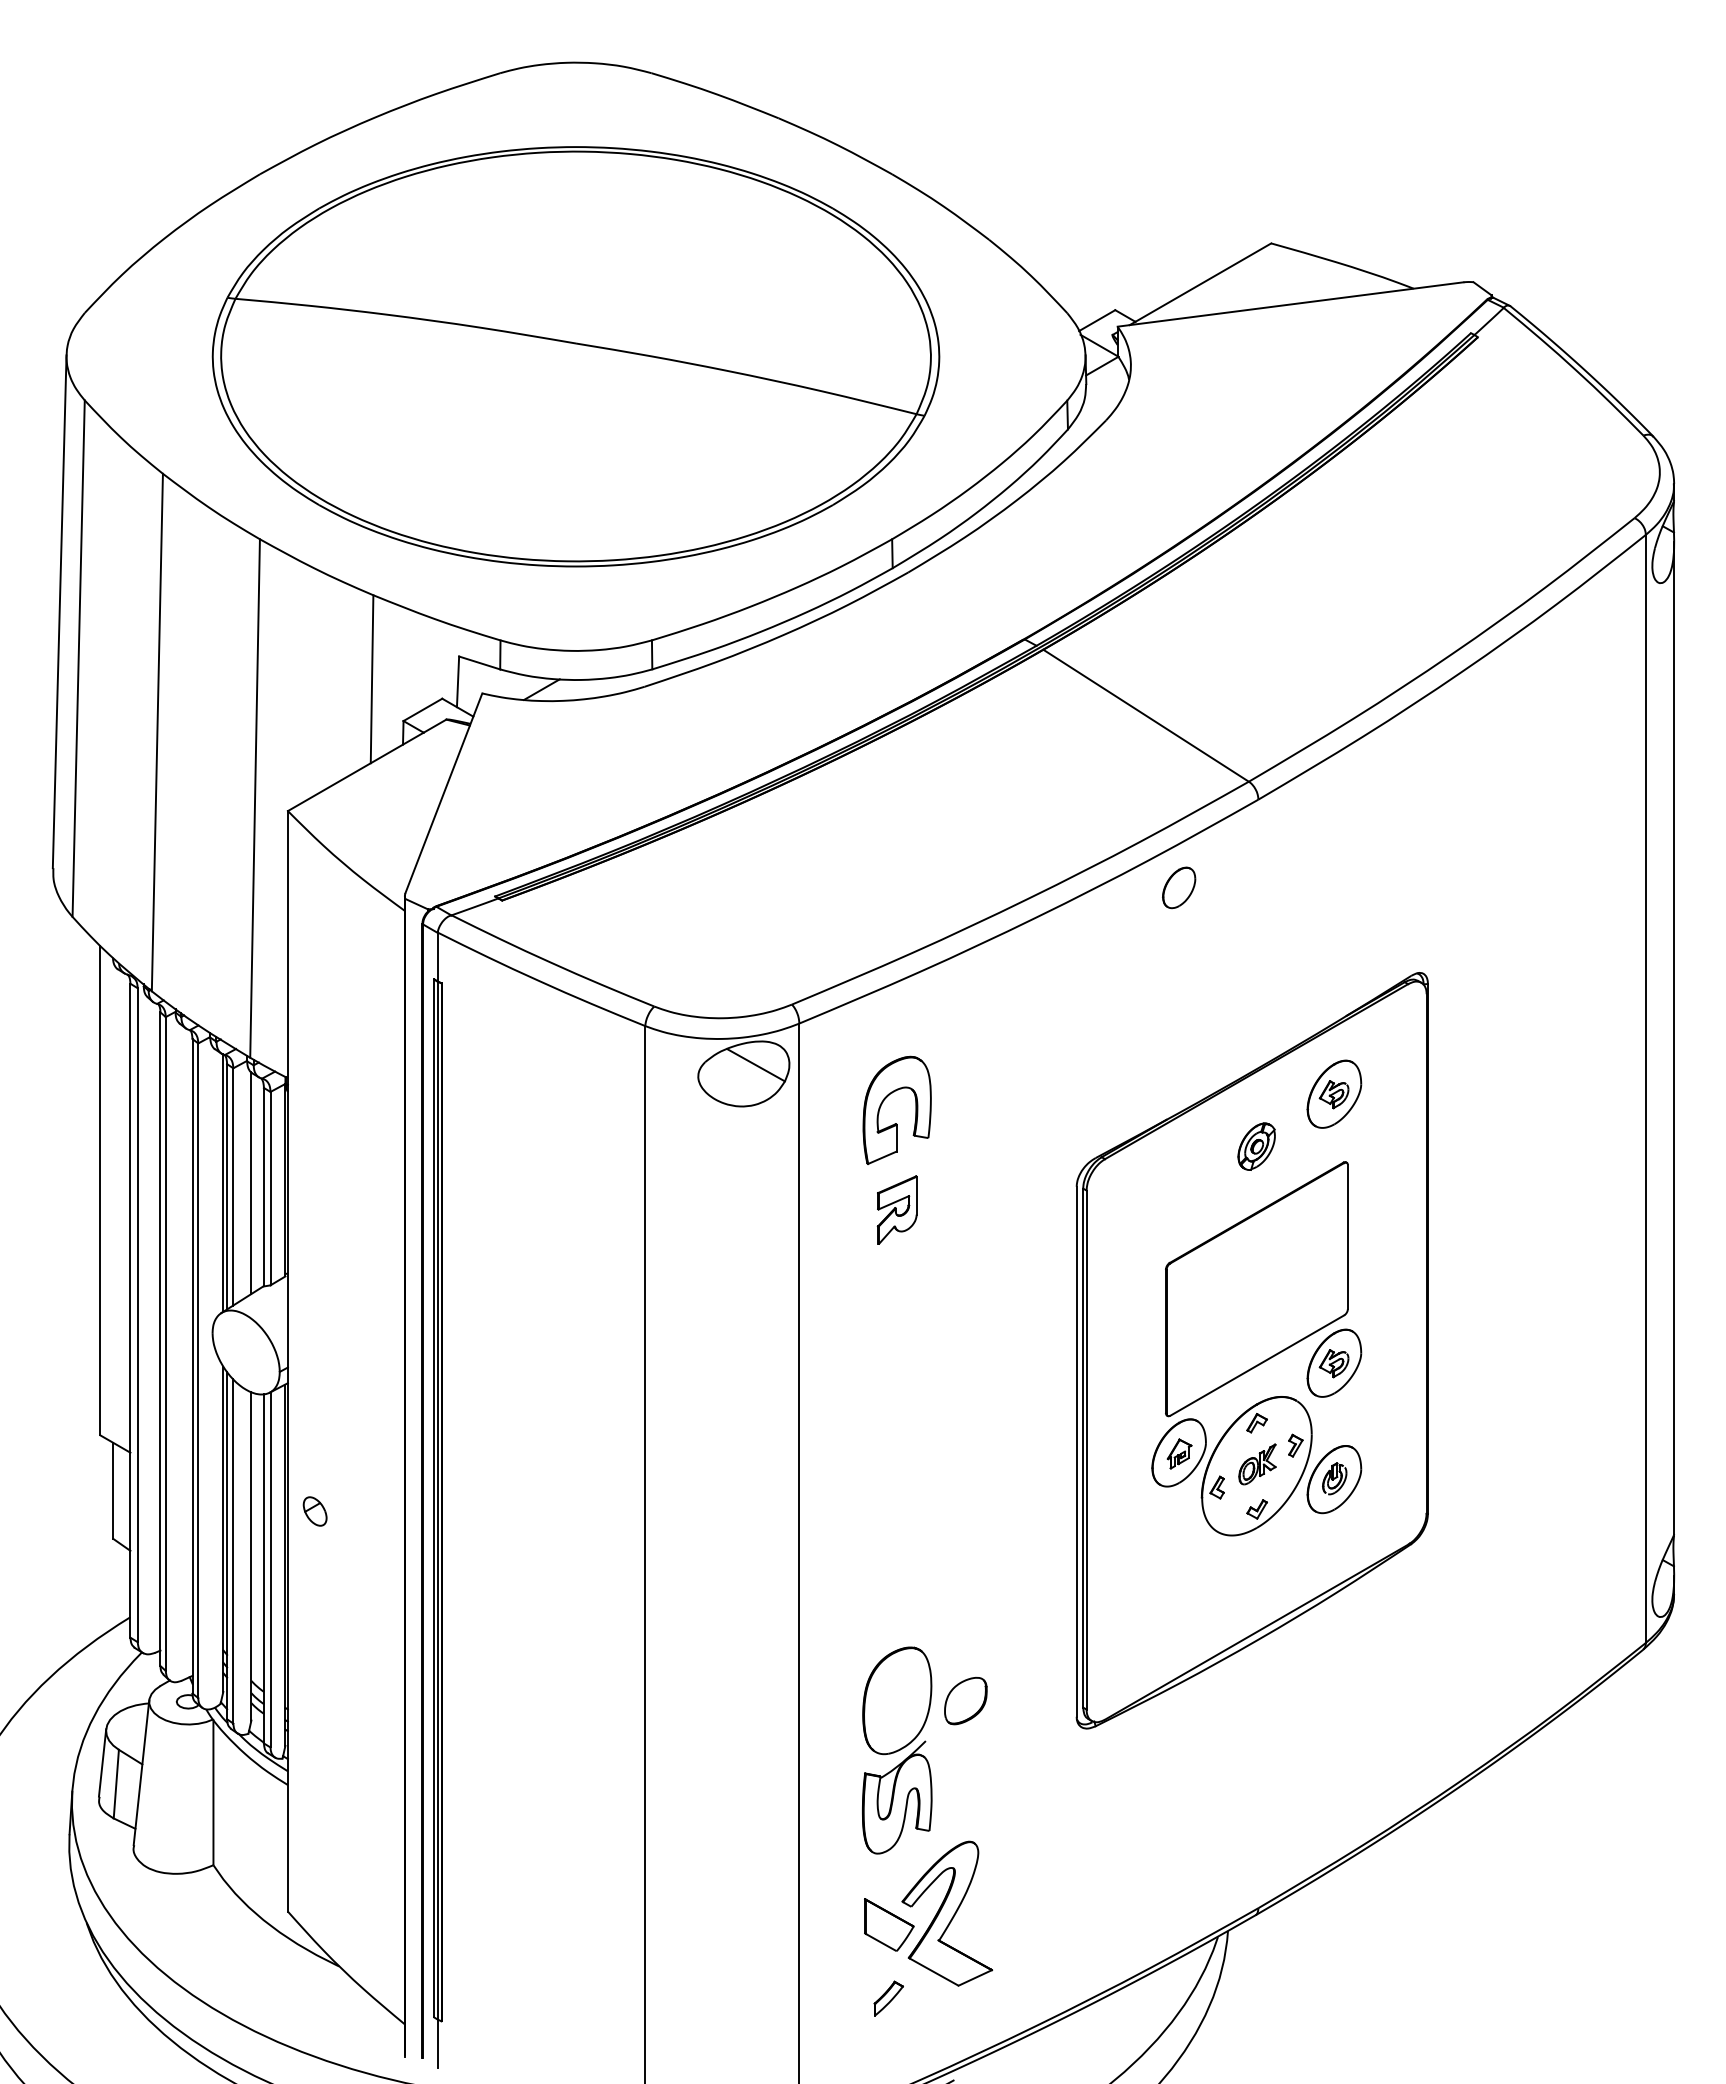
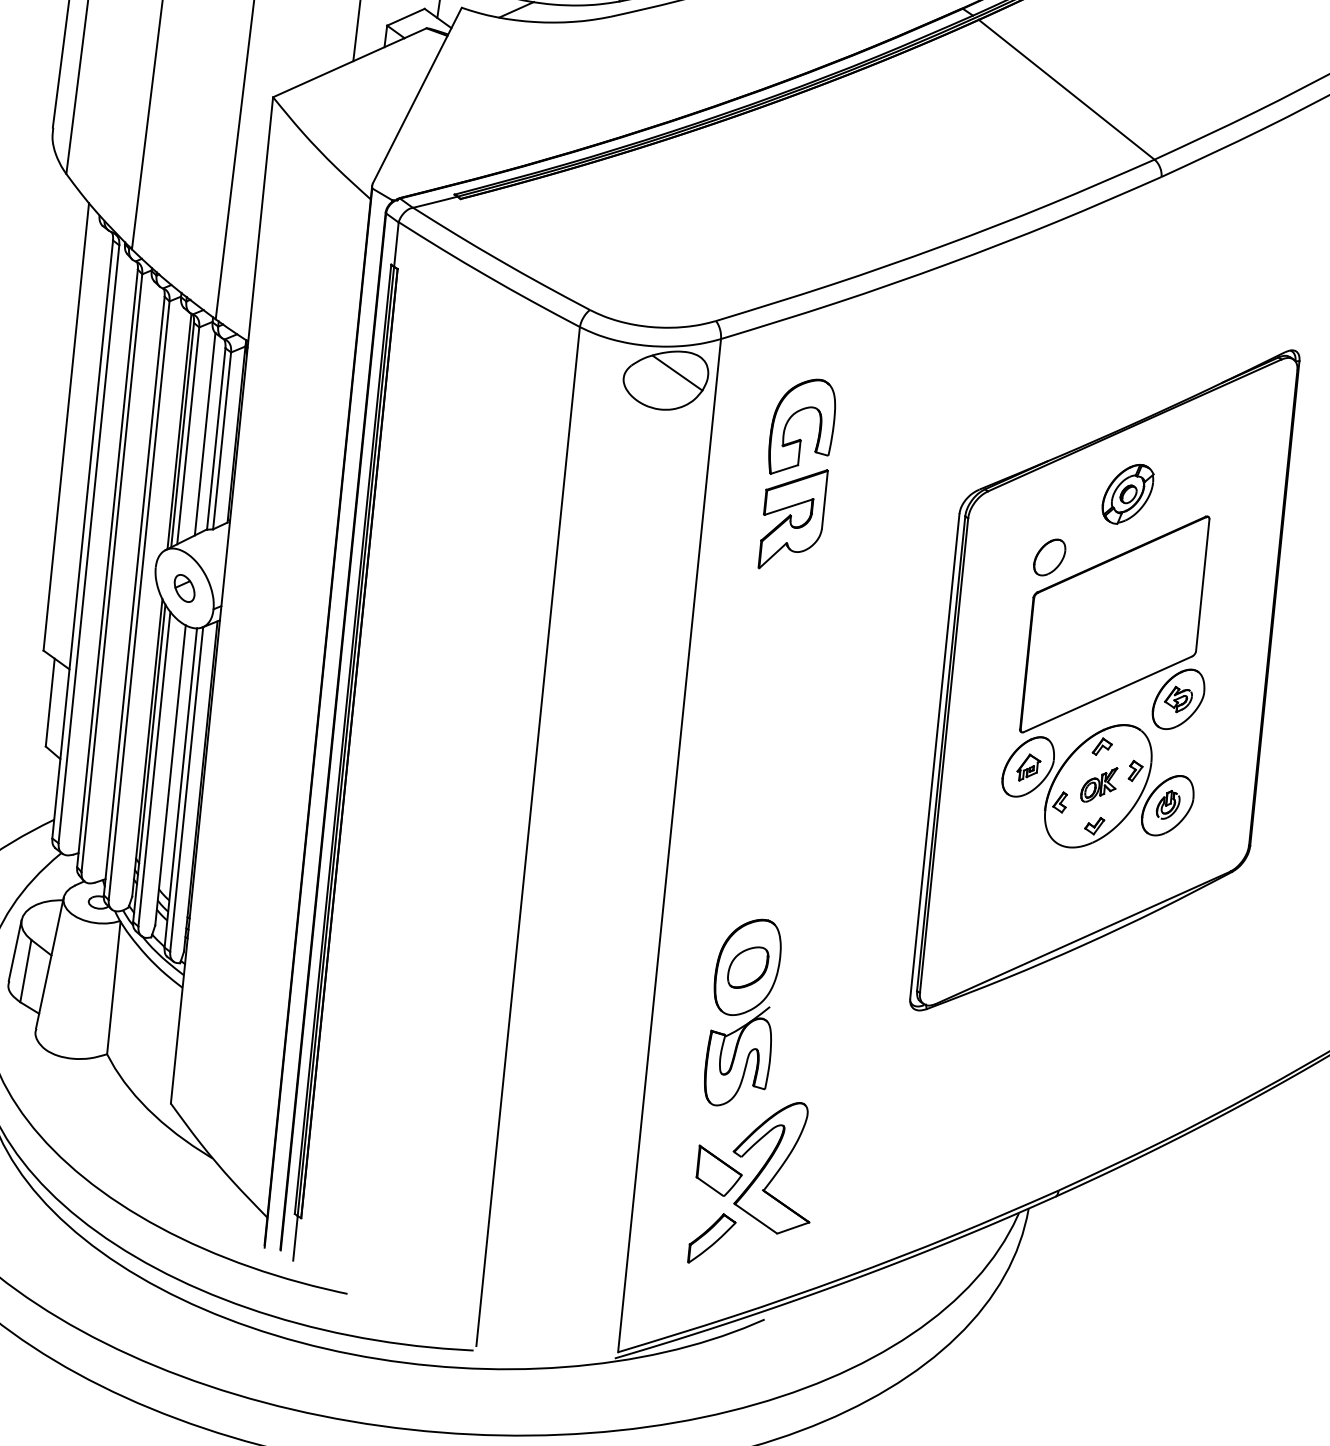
part: (1179, 887) -> (1050, 557), moved
part: (1334, 1093) -> (1203, 452), removed
part: (1256, 1146) -> (1127, 493), size x1.43
part: (897, 1209) -> (793, 518), size x1.67
part: (314, 1511) -> (184, 588), moved
part: (965, 1700) -> (747, 967), moved
part: (888, 1998) -> (711, 1238), size x1.67

